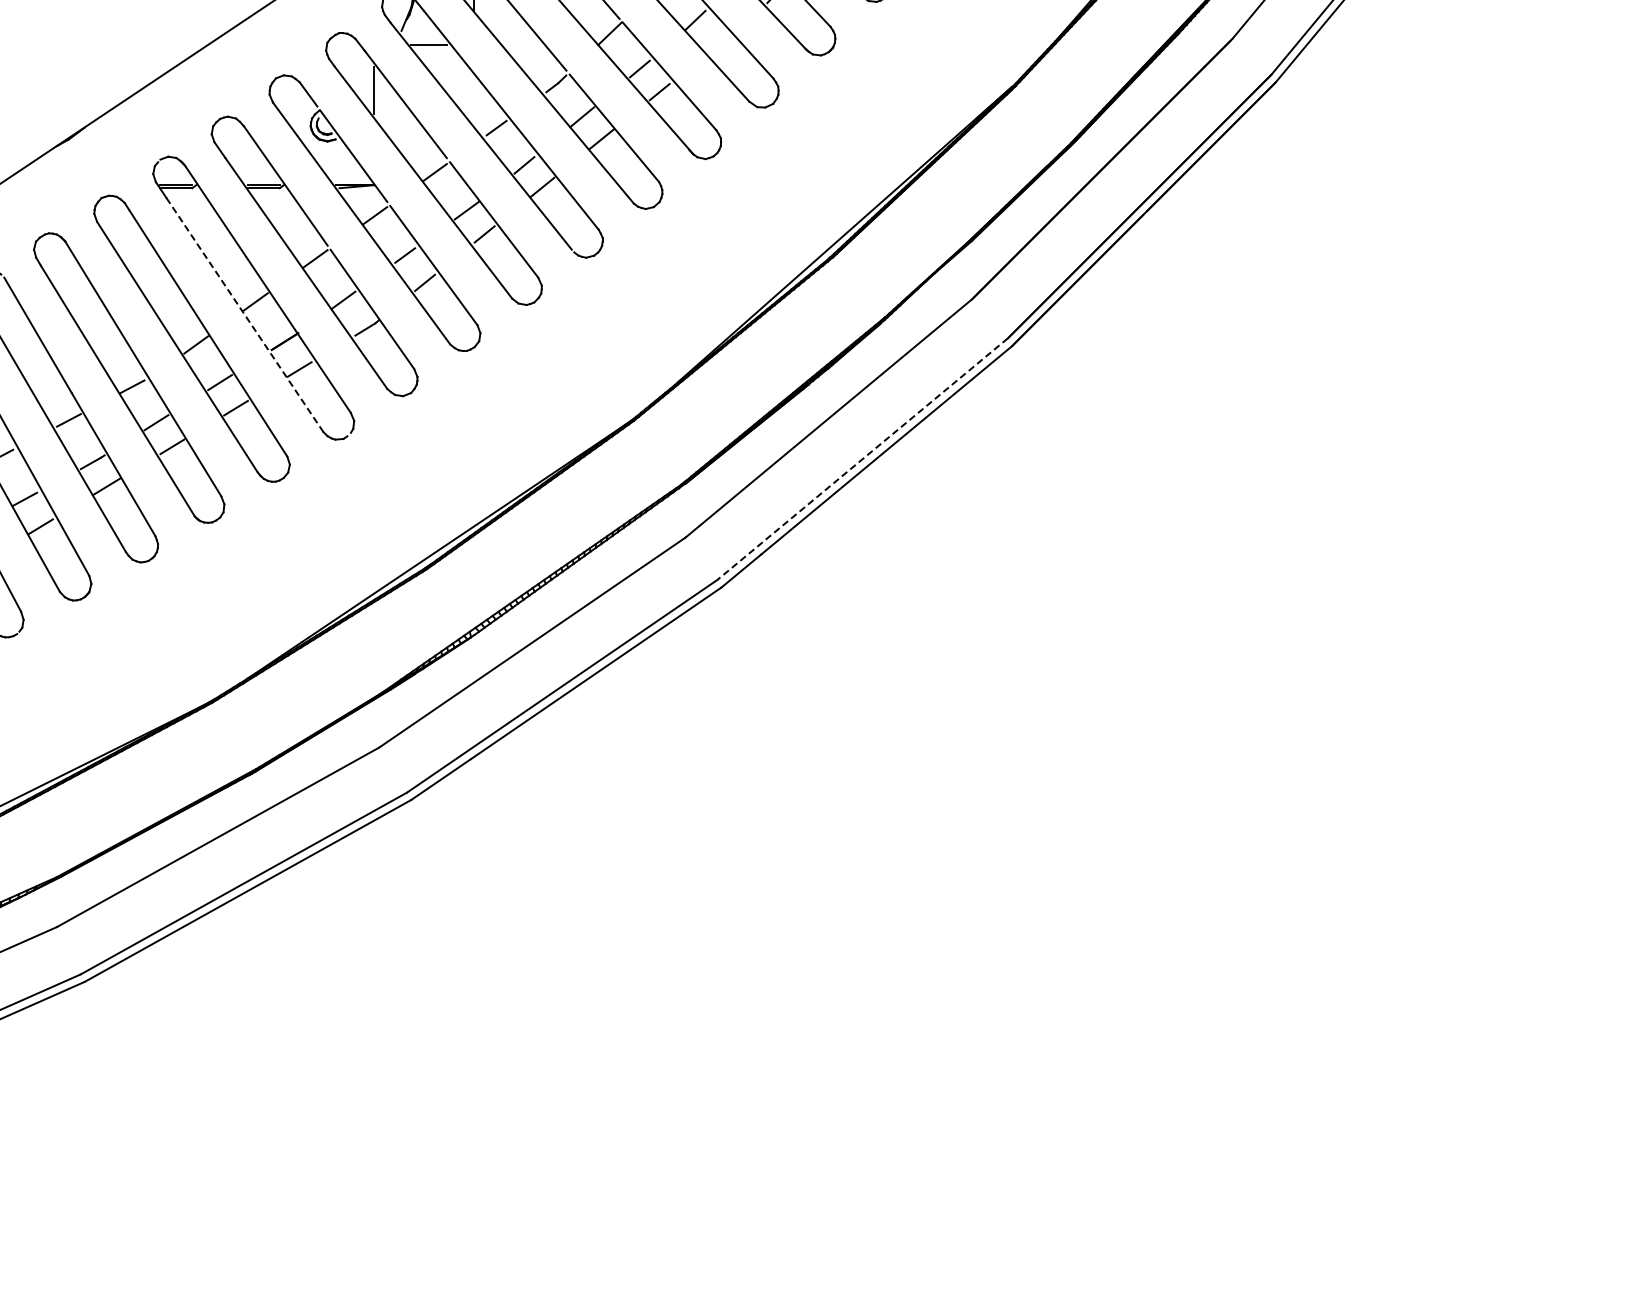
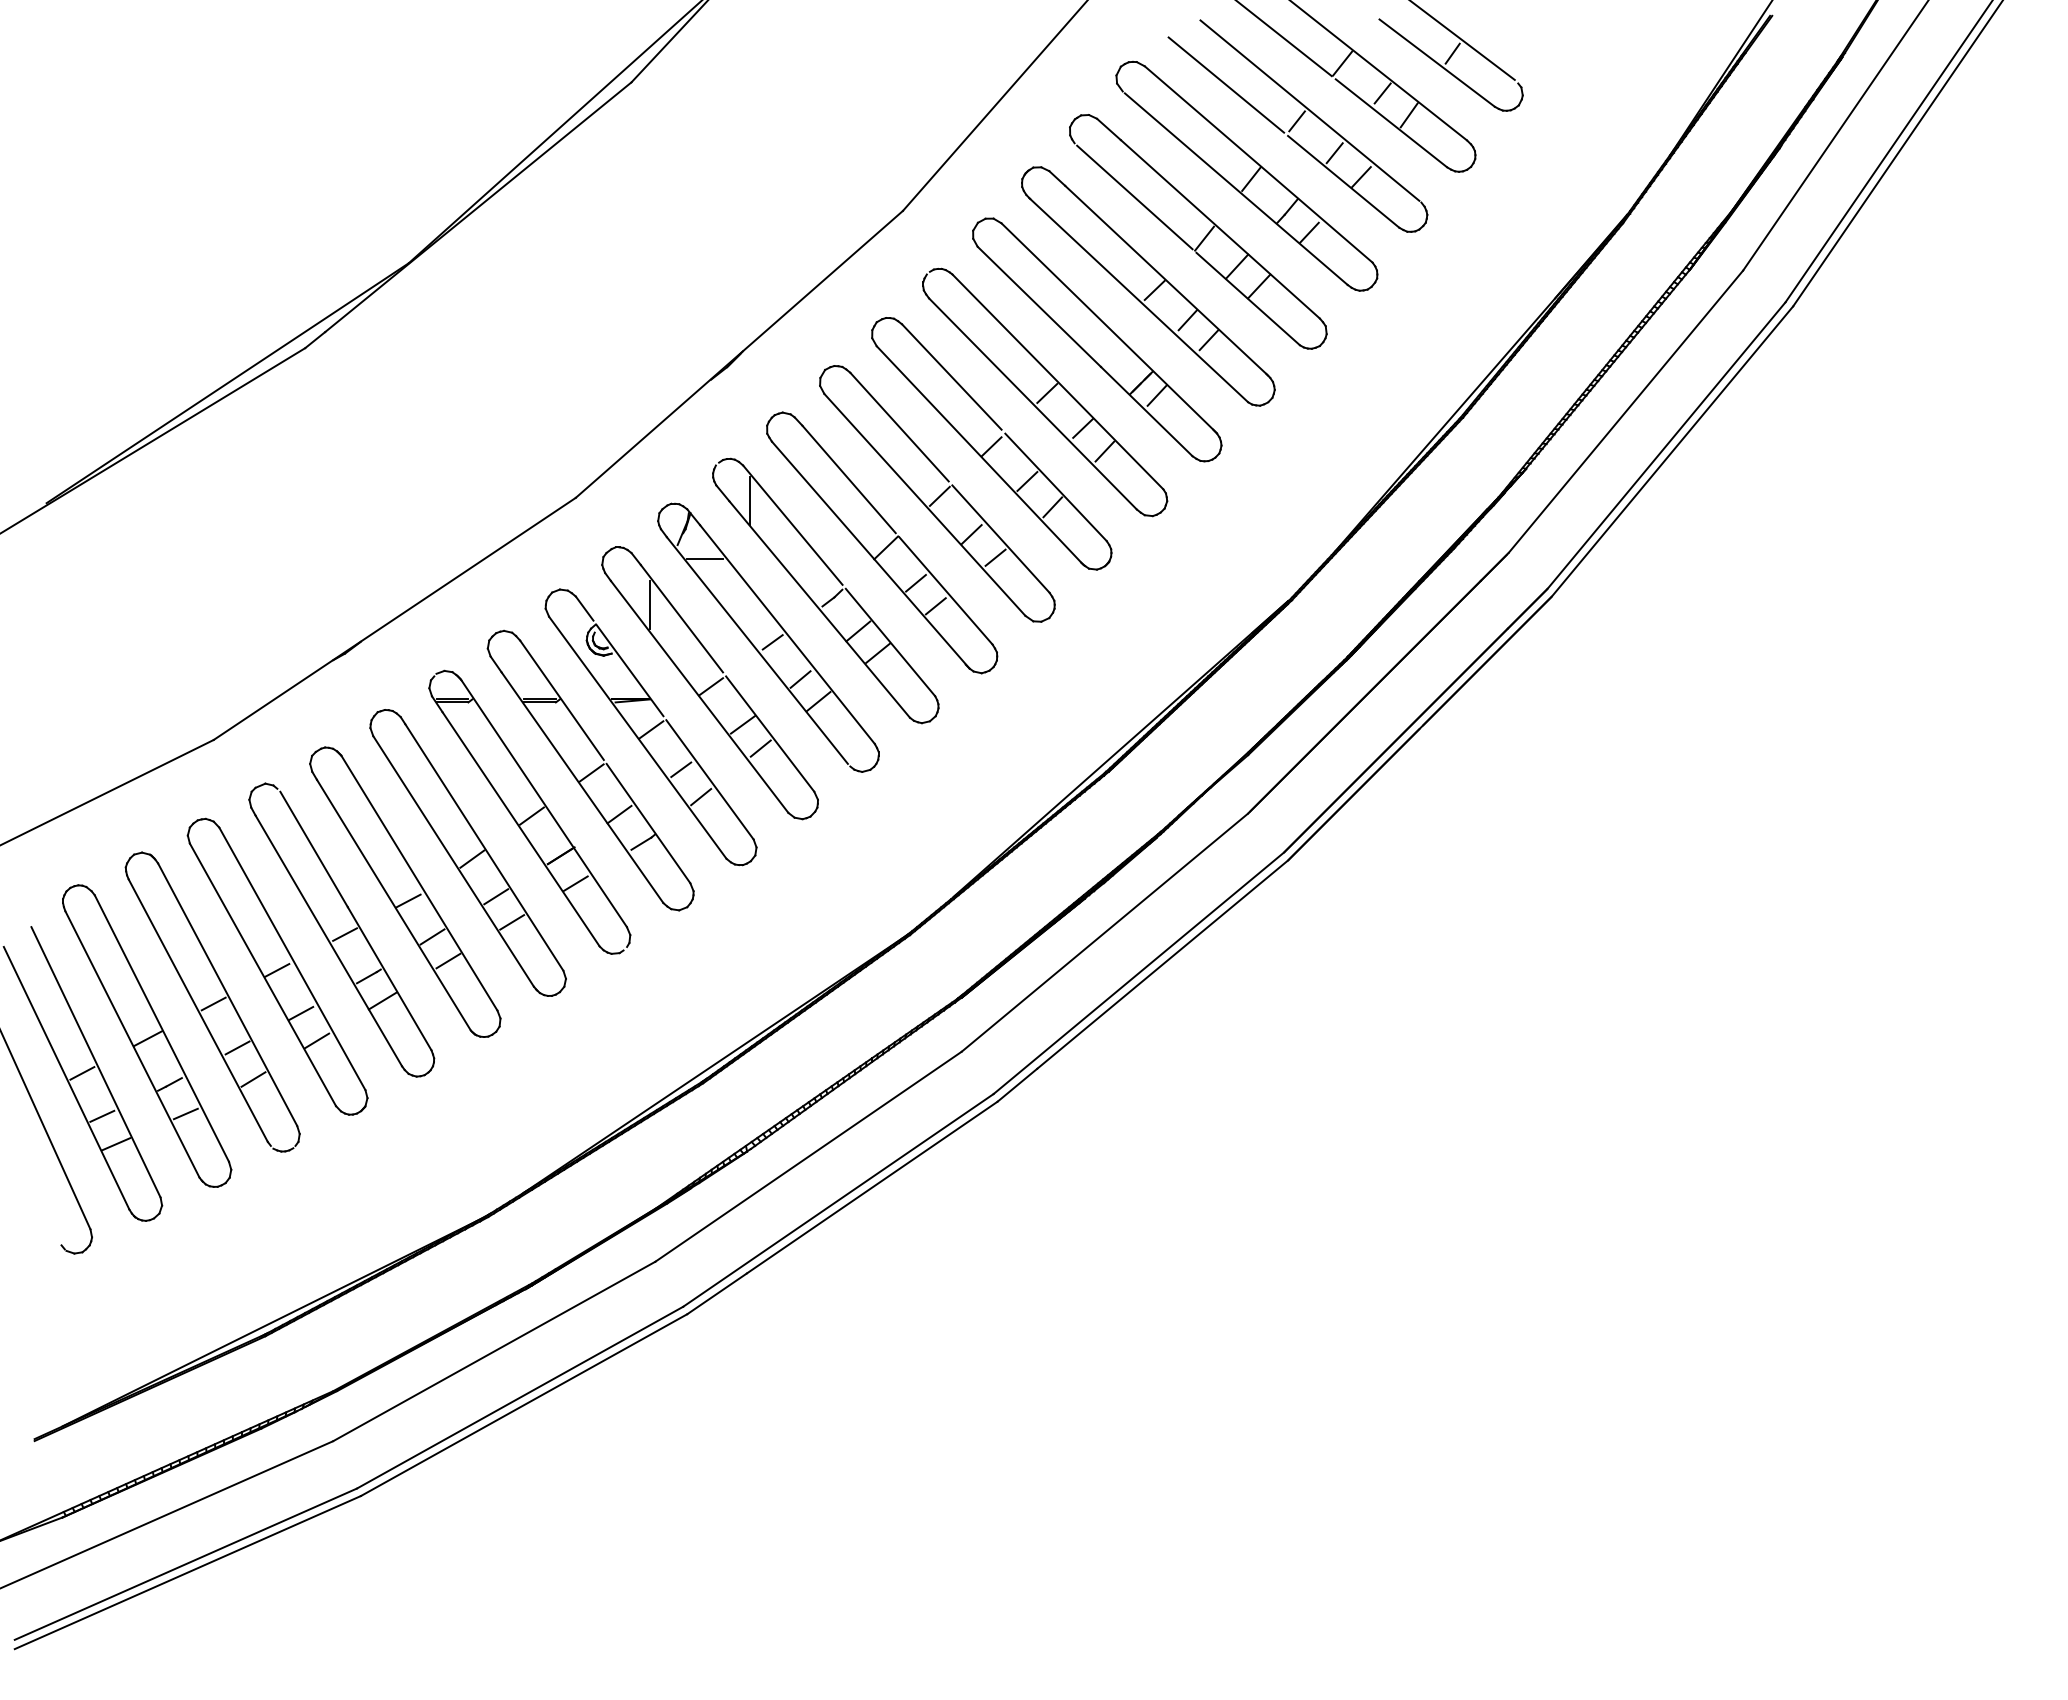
line: (719, 43) -> (995, 557), added
line: (245, 315) -> (521, 829), dashed -> solid
line: (862, 459) -> (1138, 973), dashed -> solid

